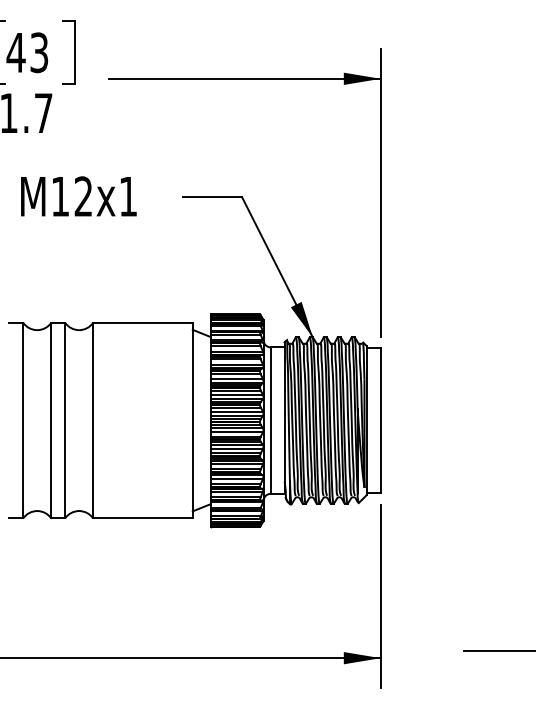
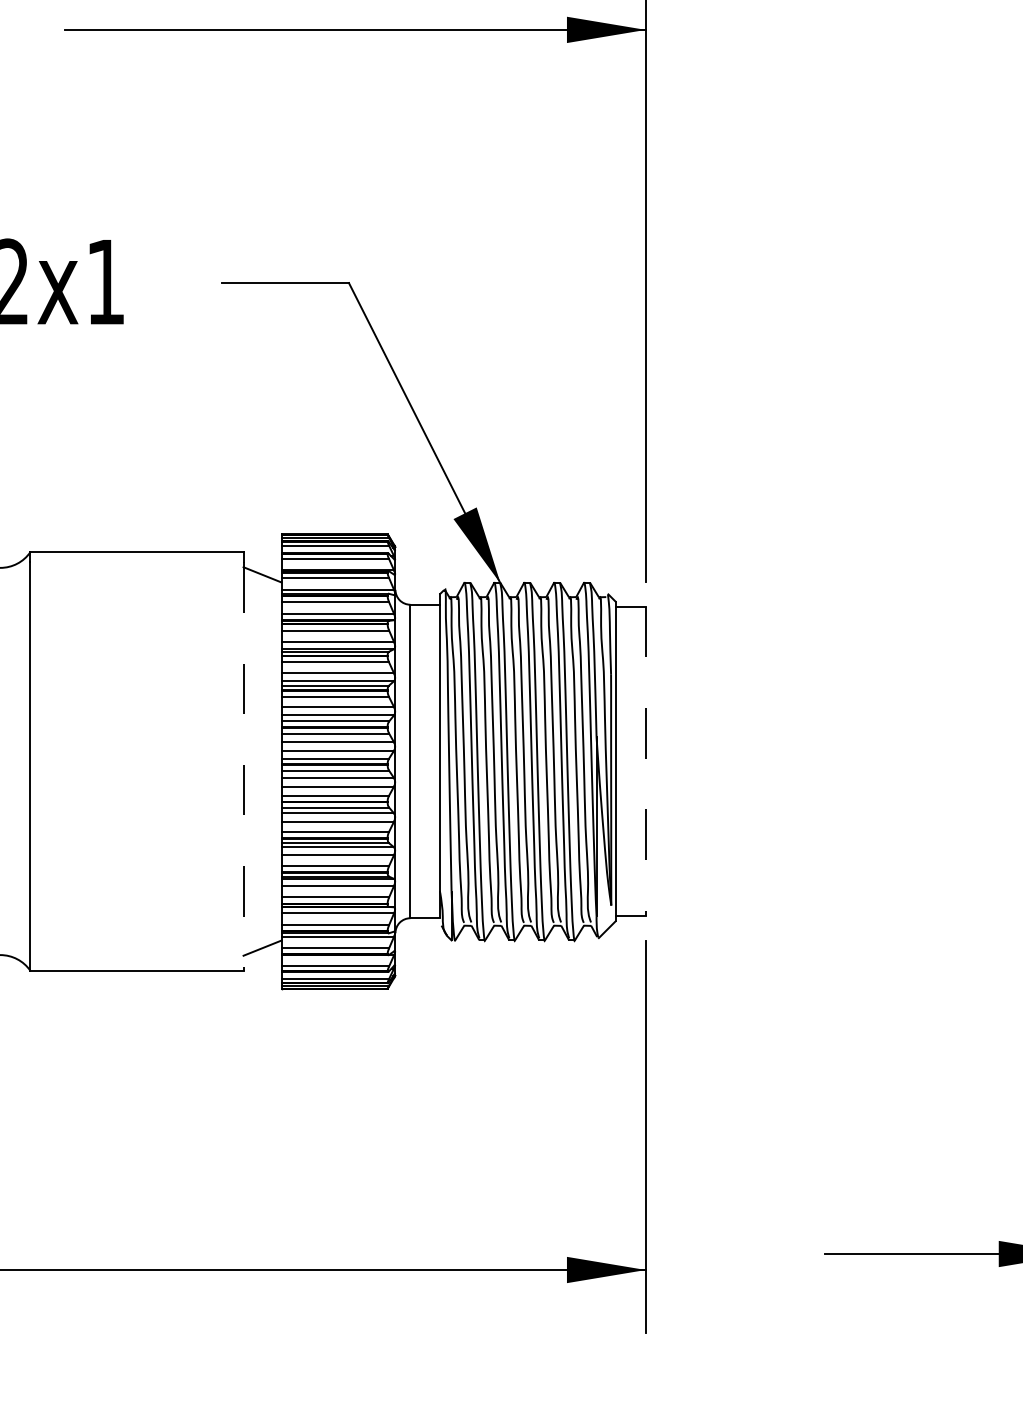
line: (380, 421) -> (645, 763), solid -> dashed
line: (192, 423) -> (243, 767), solid -> dashed

